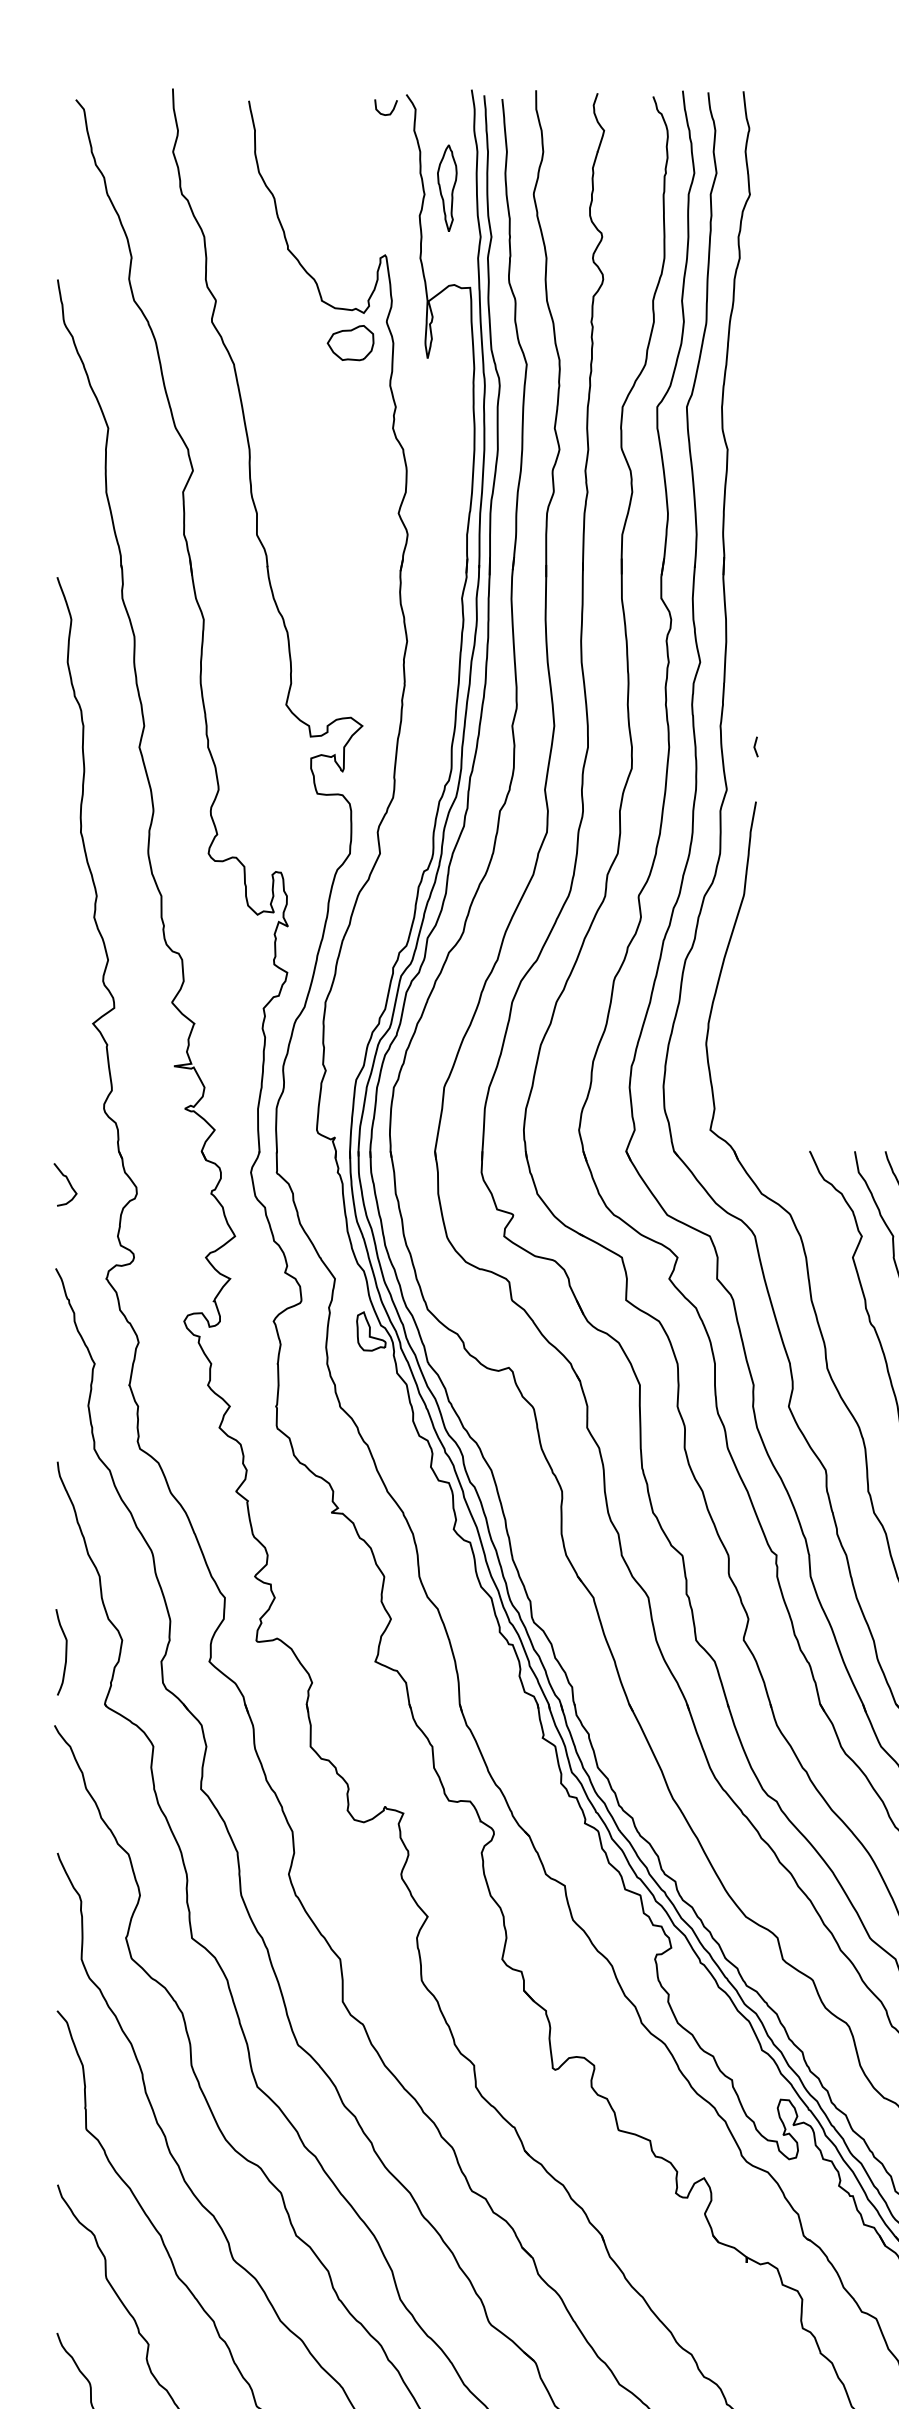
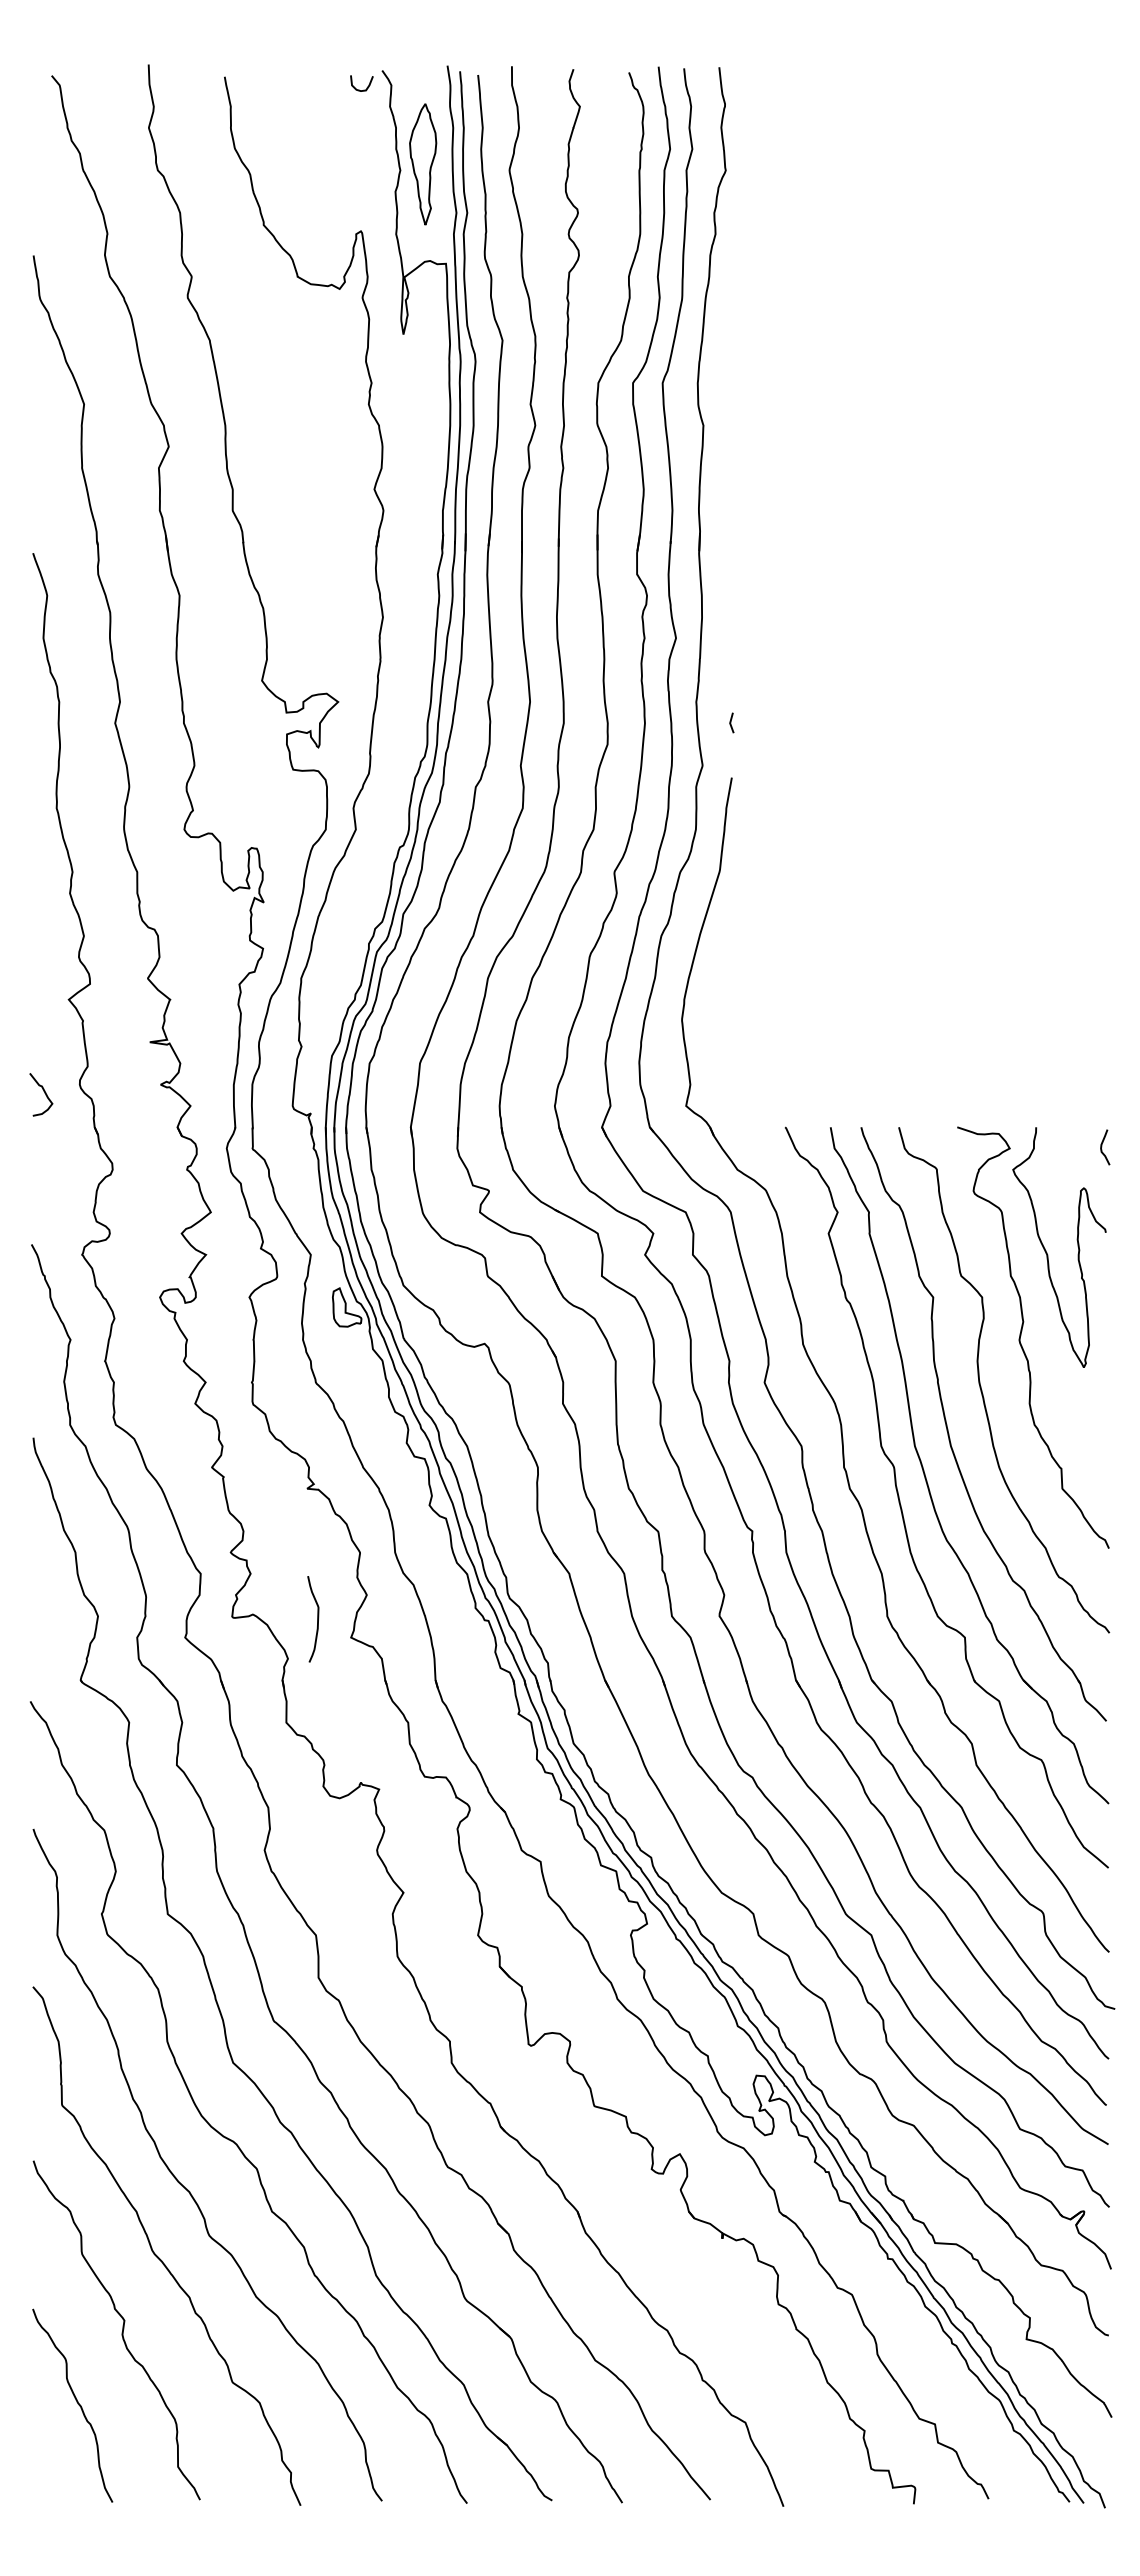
part: (446, 187) -> (422, 163), size x1.4
part: (350, 343) -> (326, 319), removed
curve: (68, 1183) -> (44, 1093), moved
curve: (65, 1652) -> (317, 1619), moved

